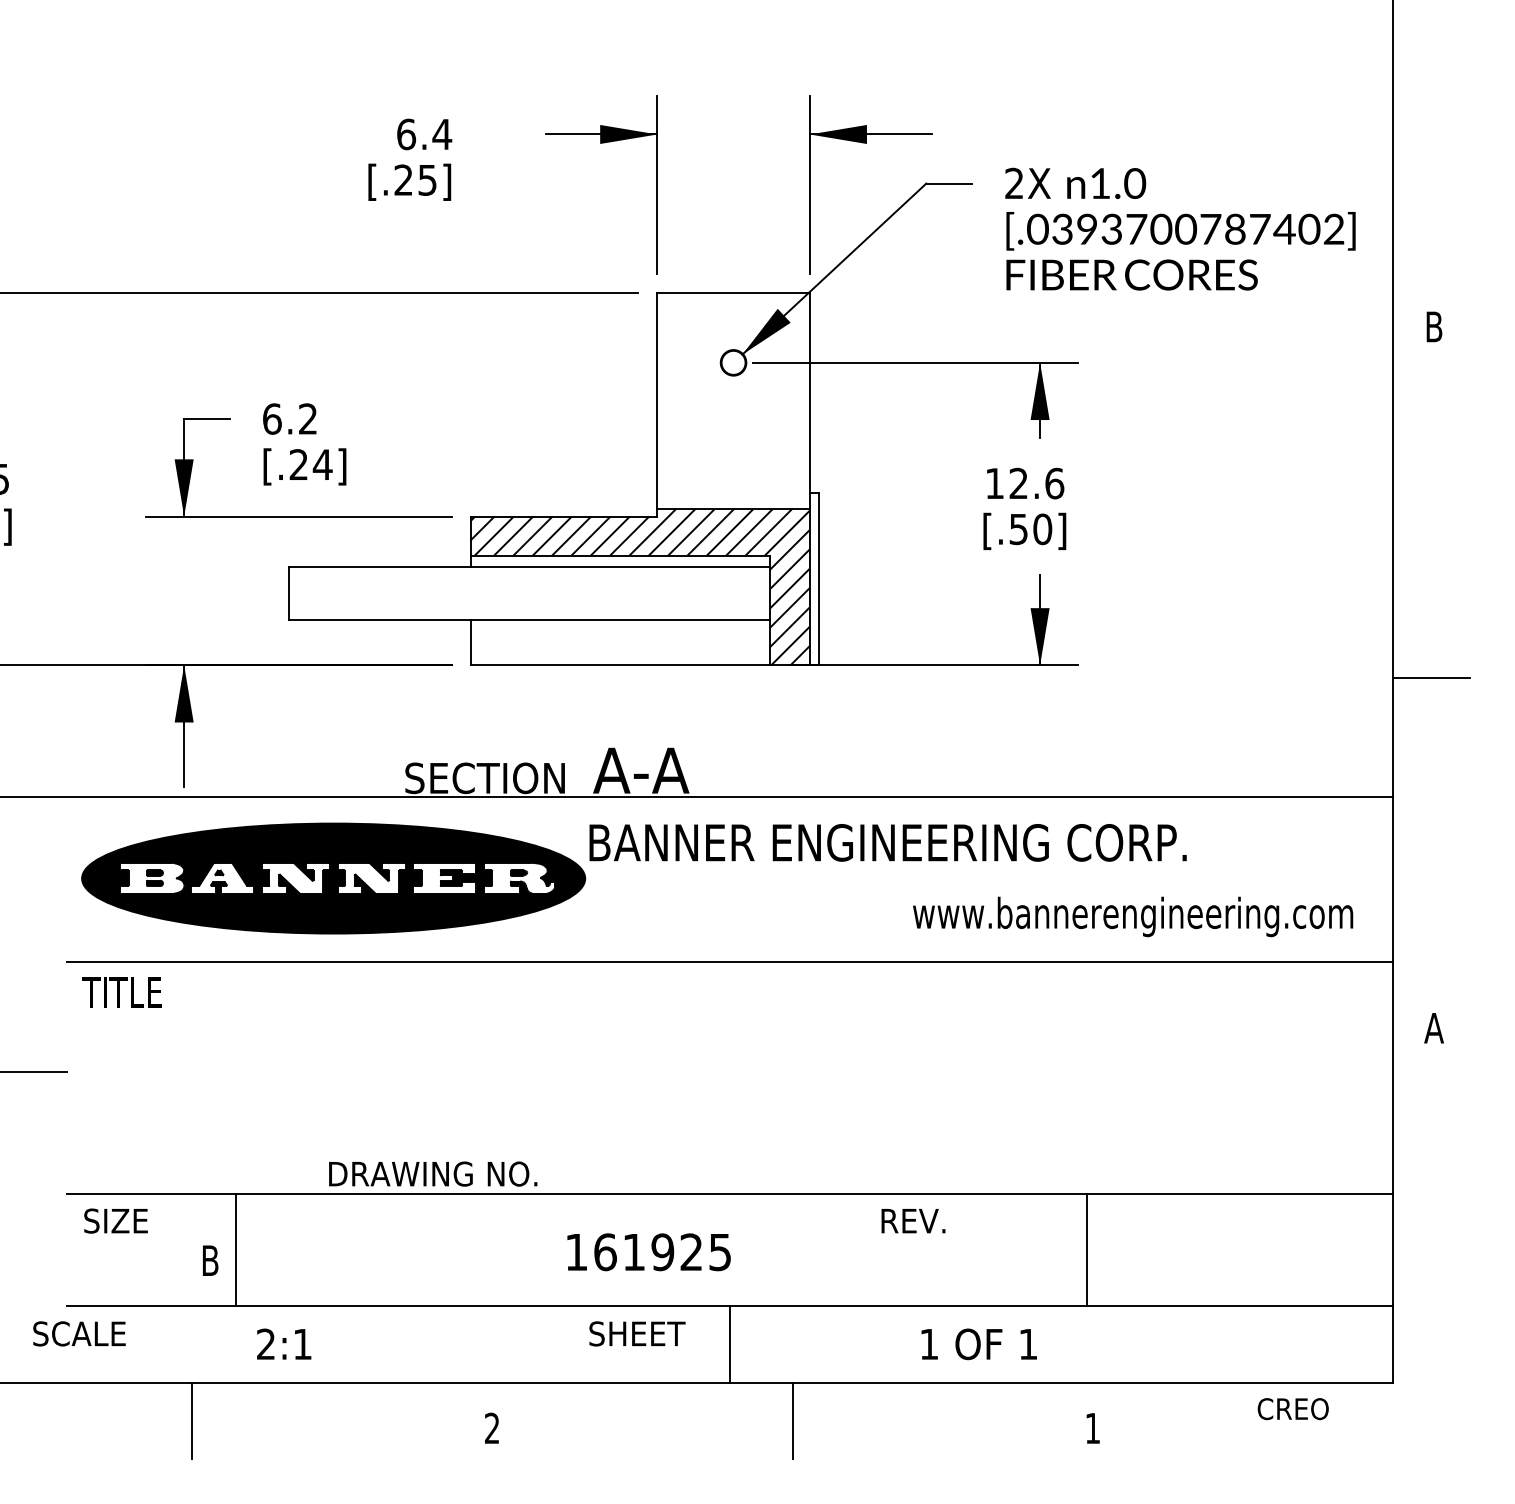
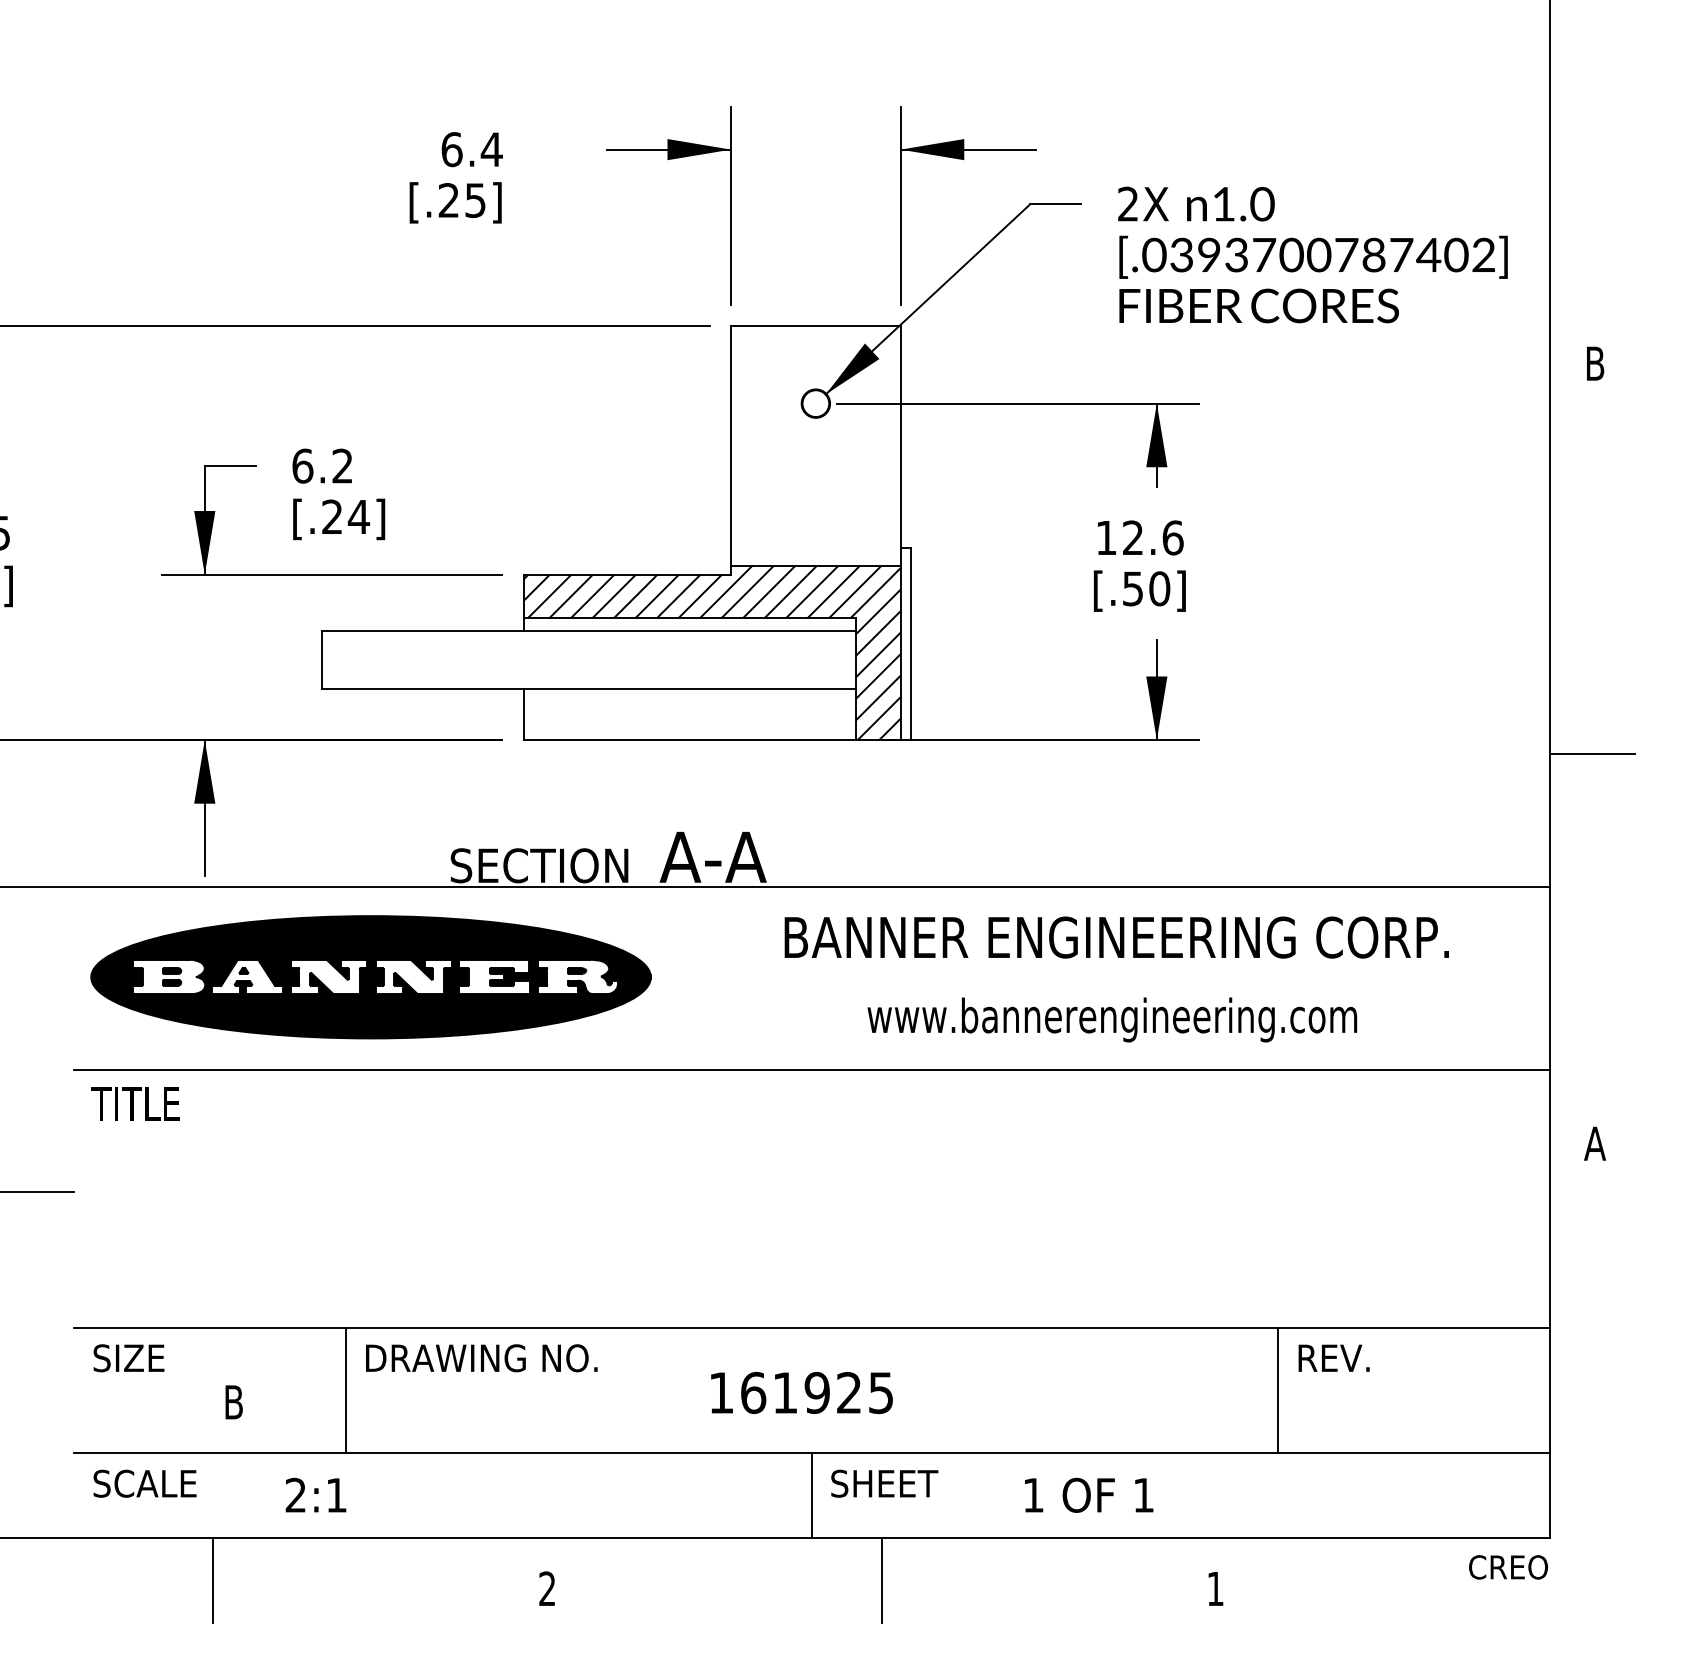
text: (887, 842) -> (1116, 937), moved
text: (1133, 916) -> (1112, 1019), moved
text: (433, 1173) -> (482, 1357), moved
text: (913, 1221) -> (1334, 1358), moved
line: (235, 1249) -> (345, 1389), moved
line: (1087, 1249) -> (1278, 1389), moved
text: (648, 1252) -> (801, 1393), moved
text: (79, 1333) -> (145, 1483), moved
text: (637, 1333) -> (884, 1483), moved
text: (1292, 1409) -> (1507, 1567), moved

